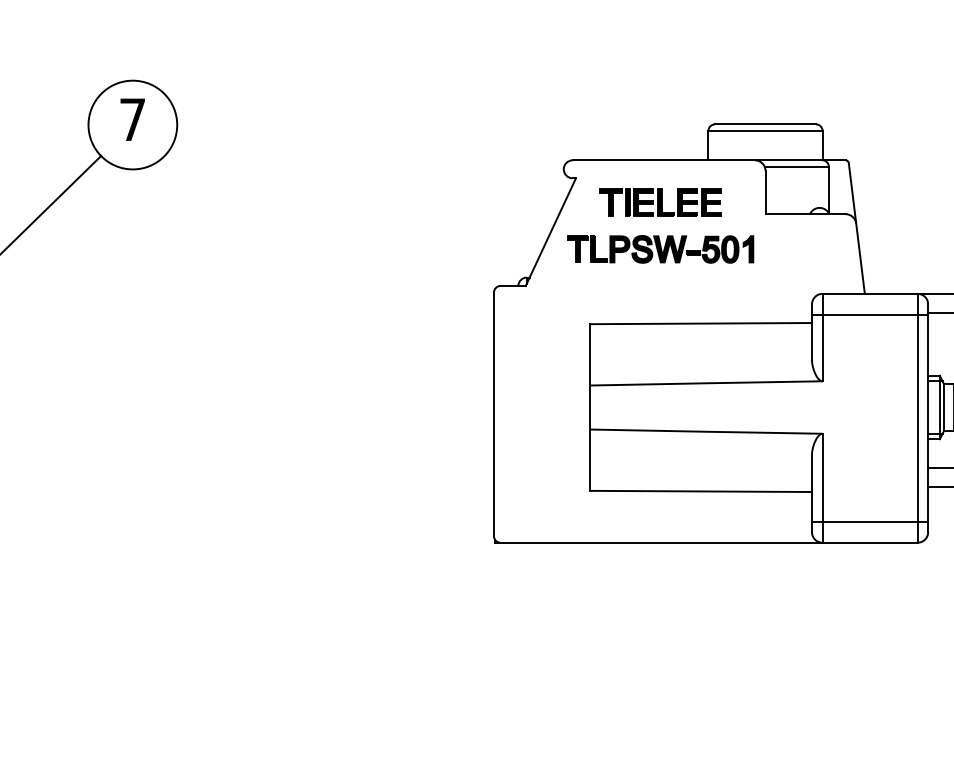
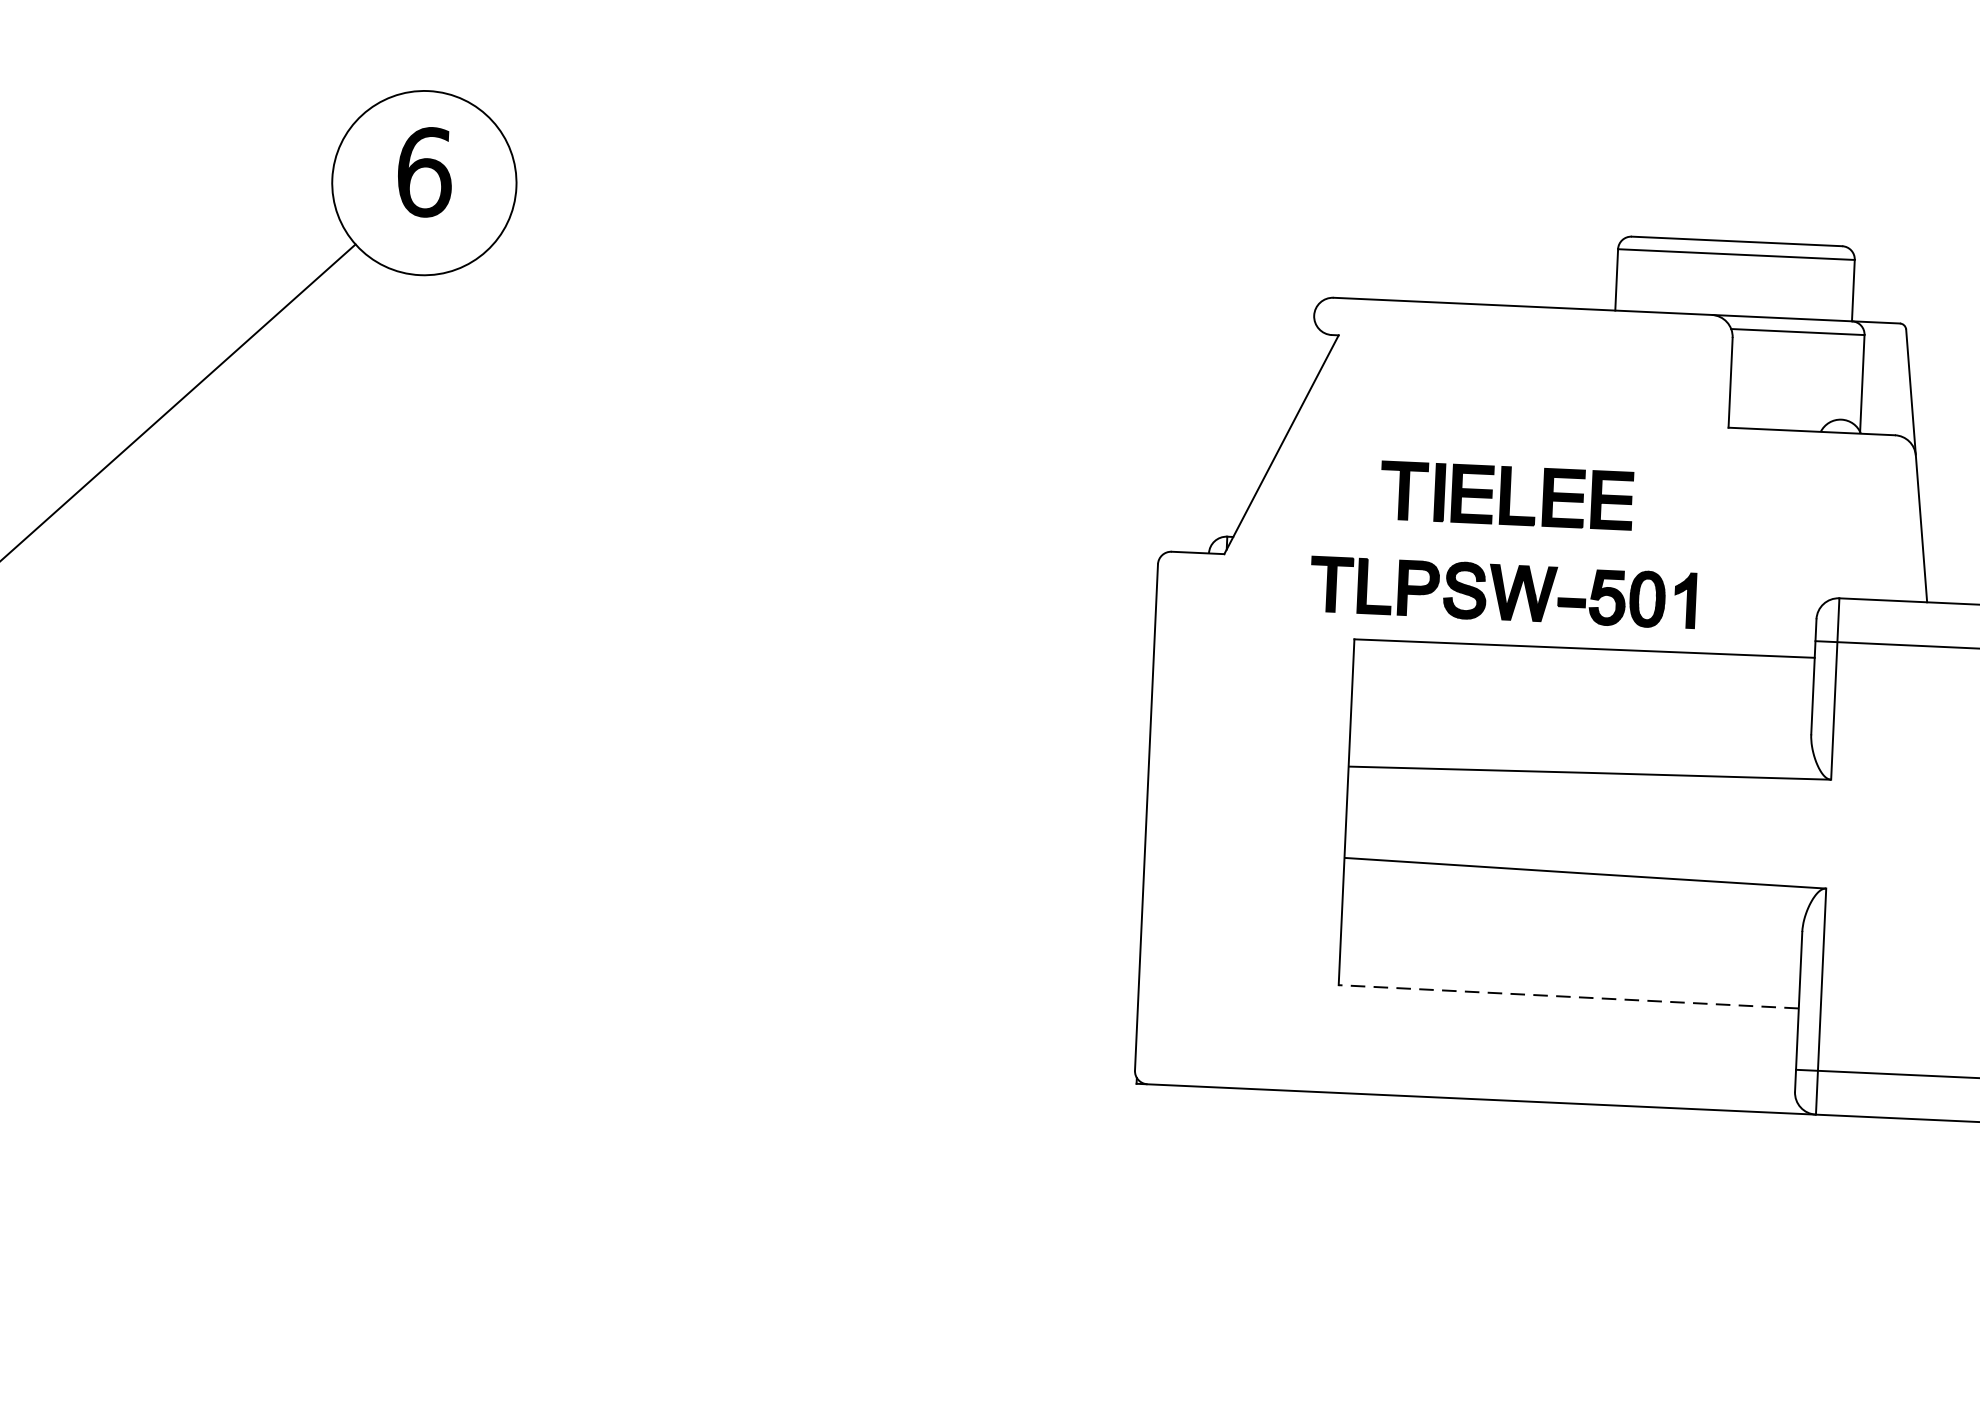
text: (133, 119) -> (426, 171), 7 -> 6
part: (660, 216) -> (1505, 524), moved
line: (701, 491) -> (1569, 996), solid -> dashed

